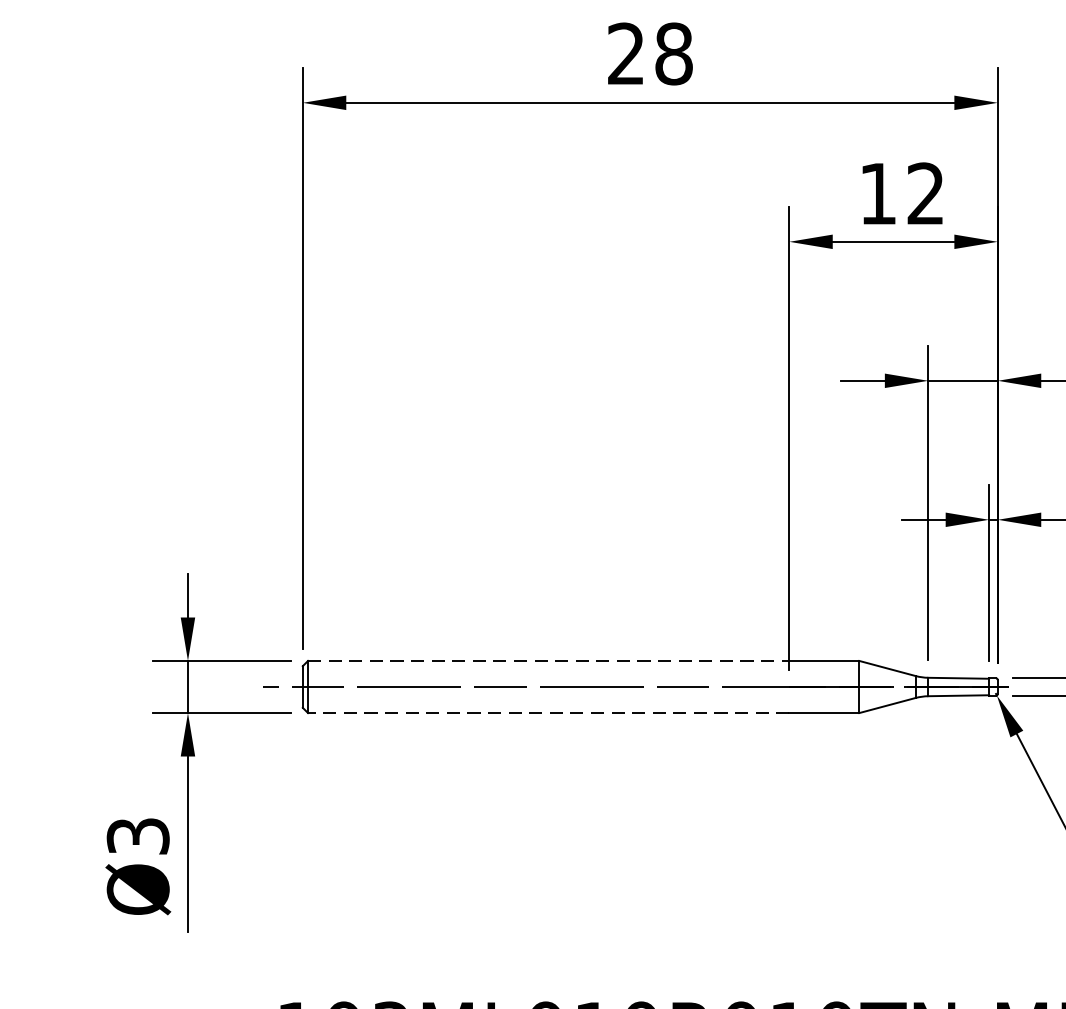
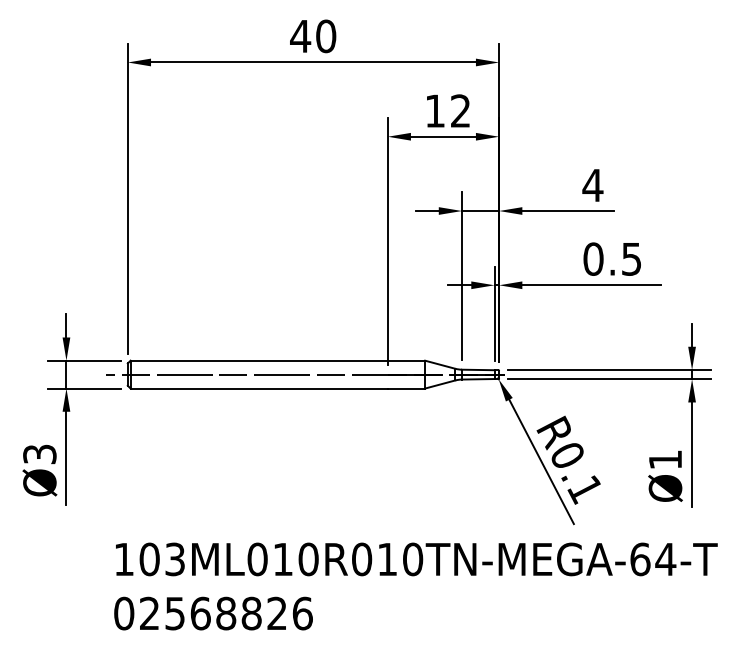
text: (650, 52) -> (313, 35), 28 -> 40
line: (549, 660) -> (259, 360), dashed -> solid
line: (549, 712) -> (259, 388), dashed -> solid

